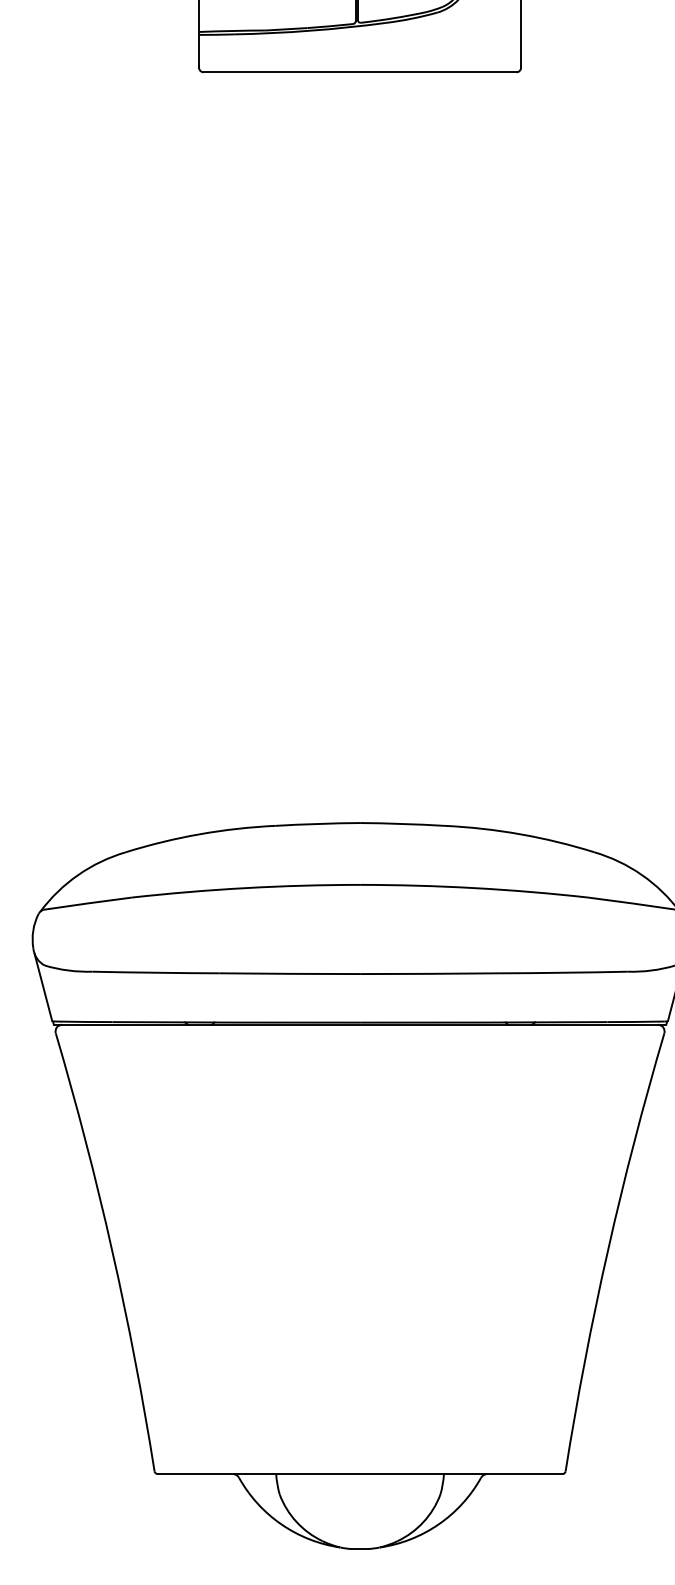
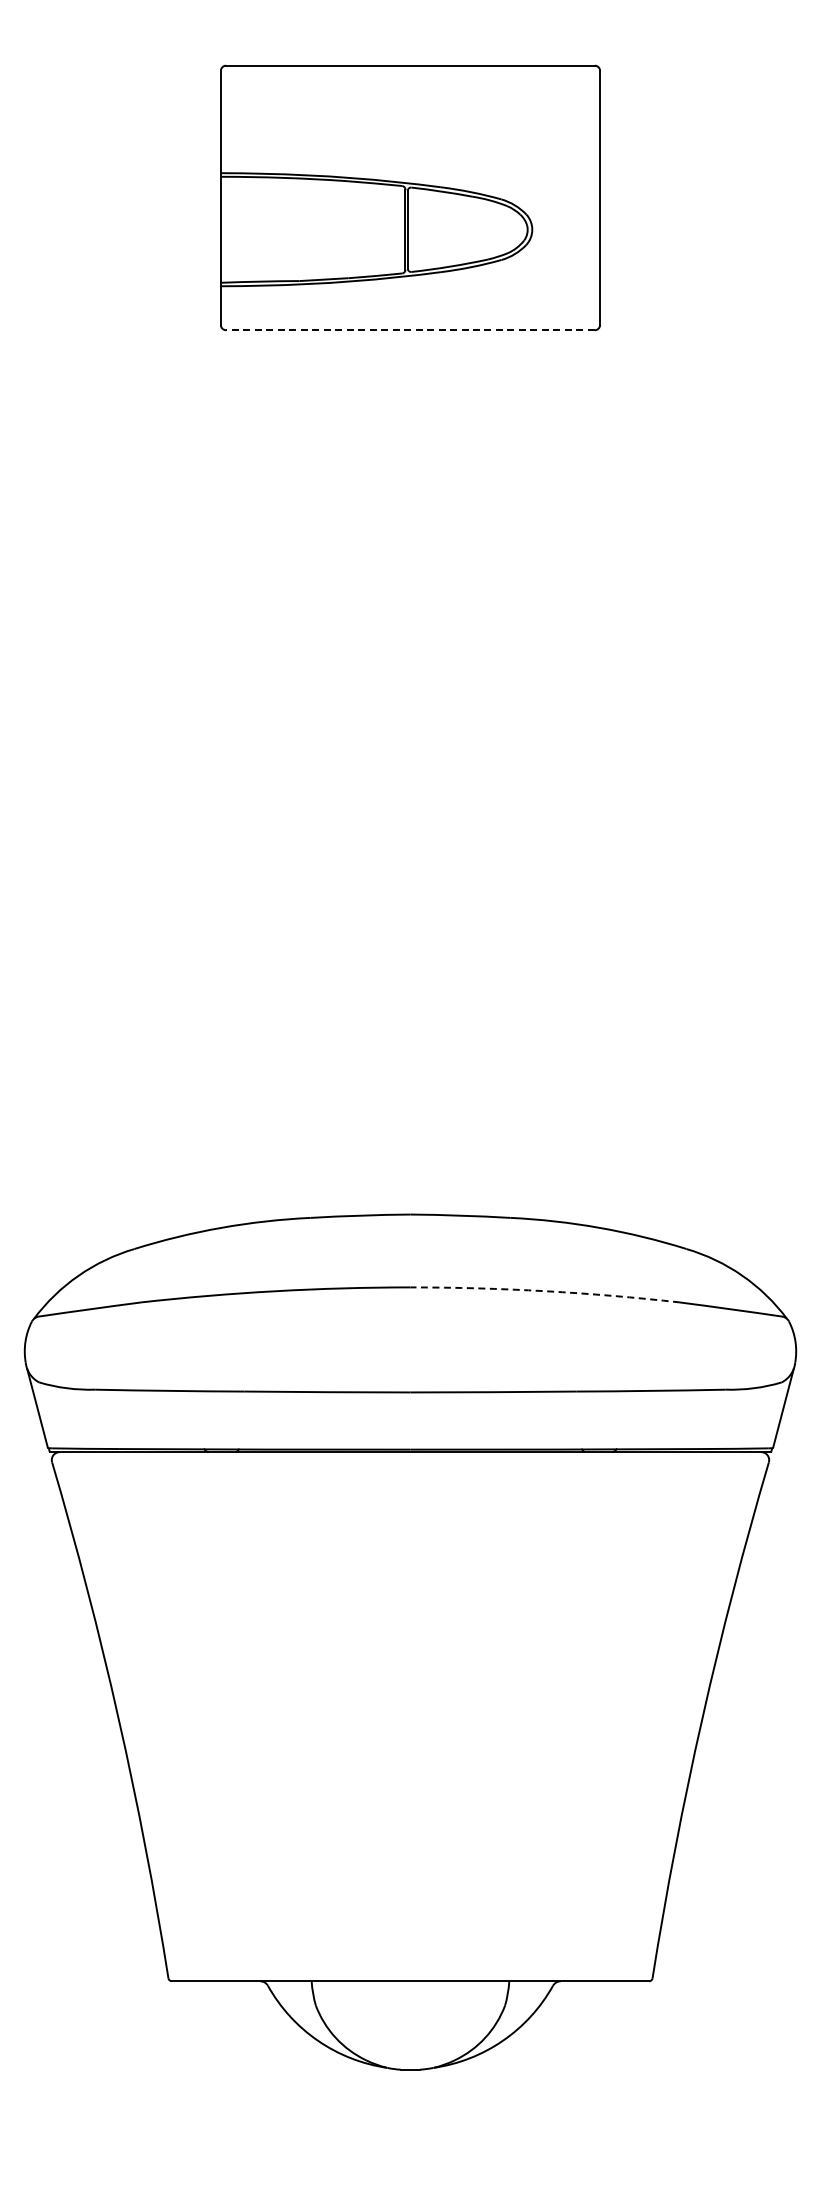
line: (359, 72) -> (409, 330), solid -> dashed
arc: (474, 888) -> (545, 1291), solid -> dashed

